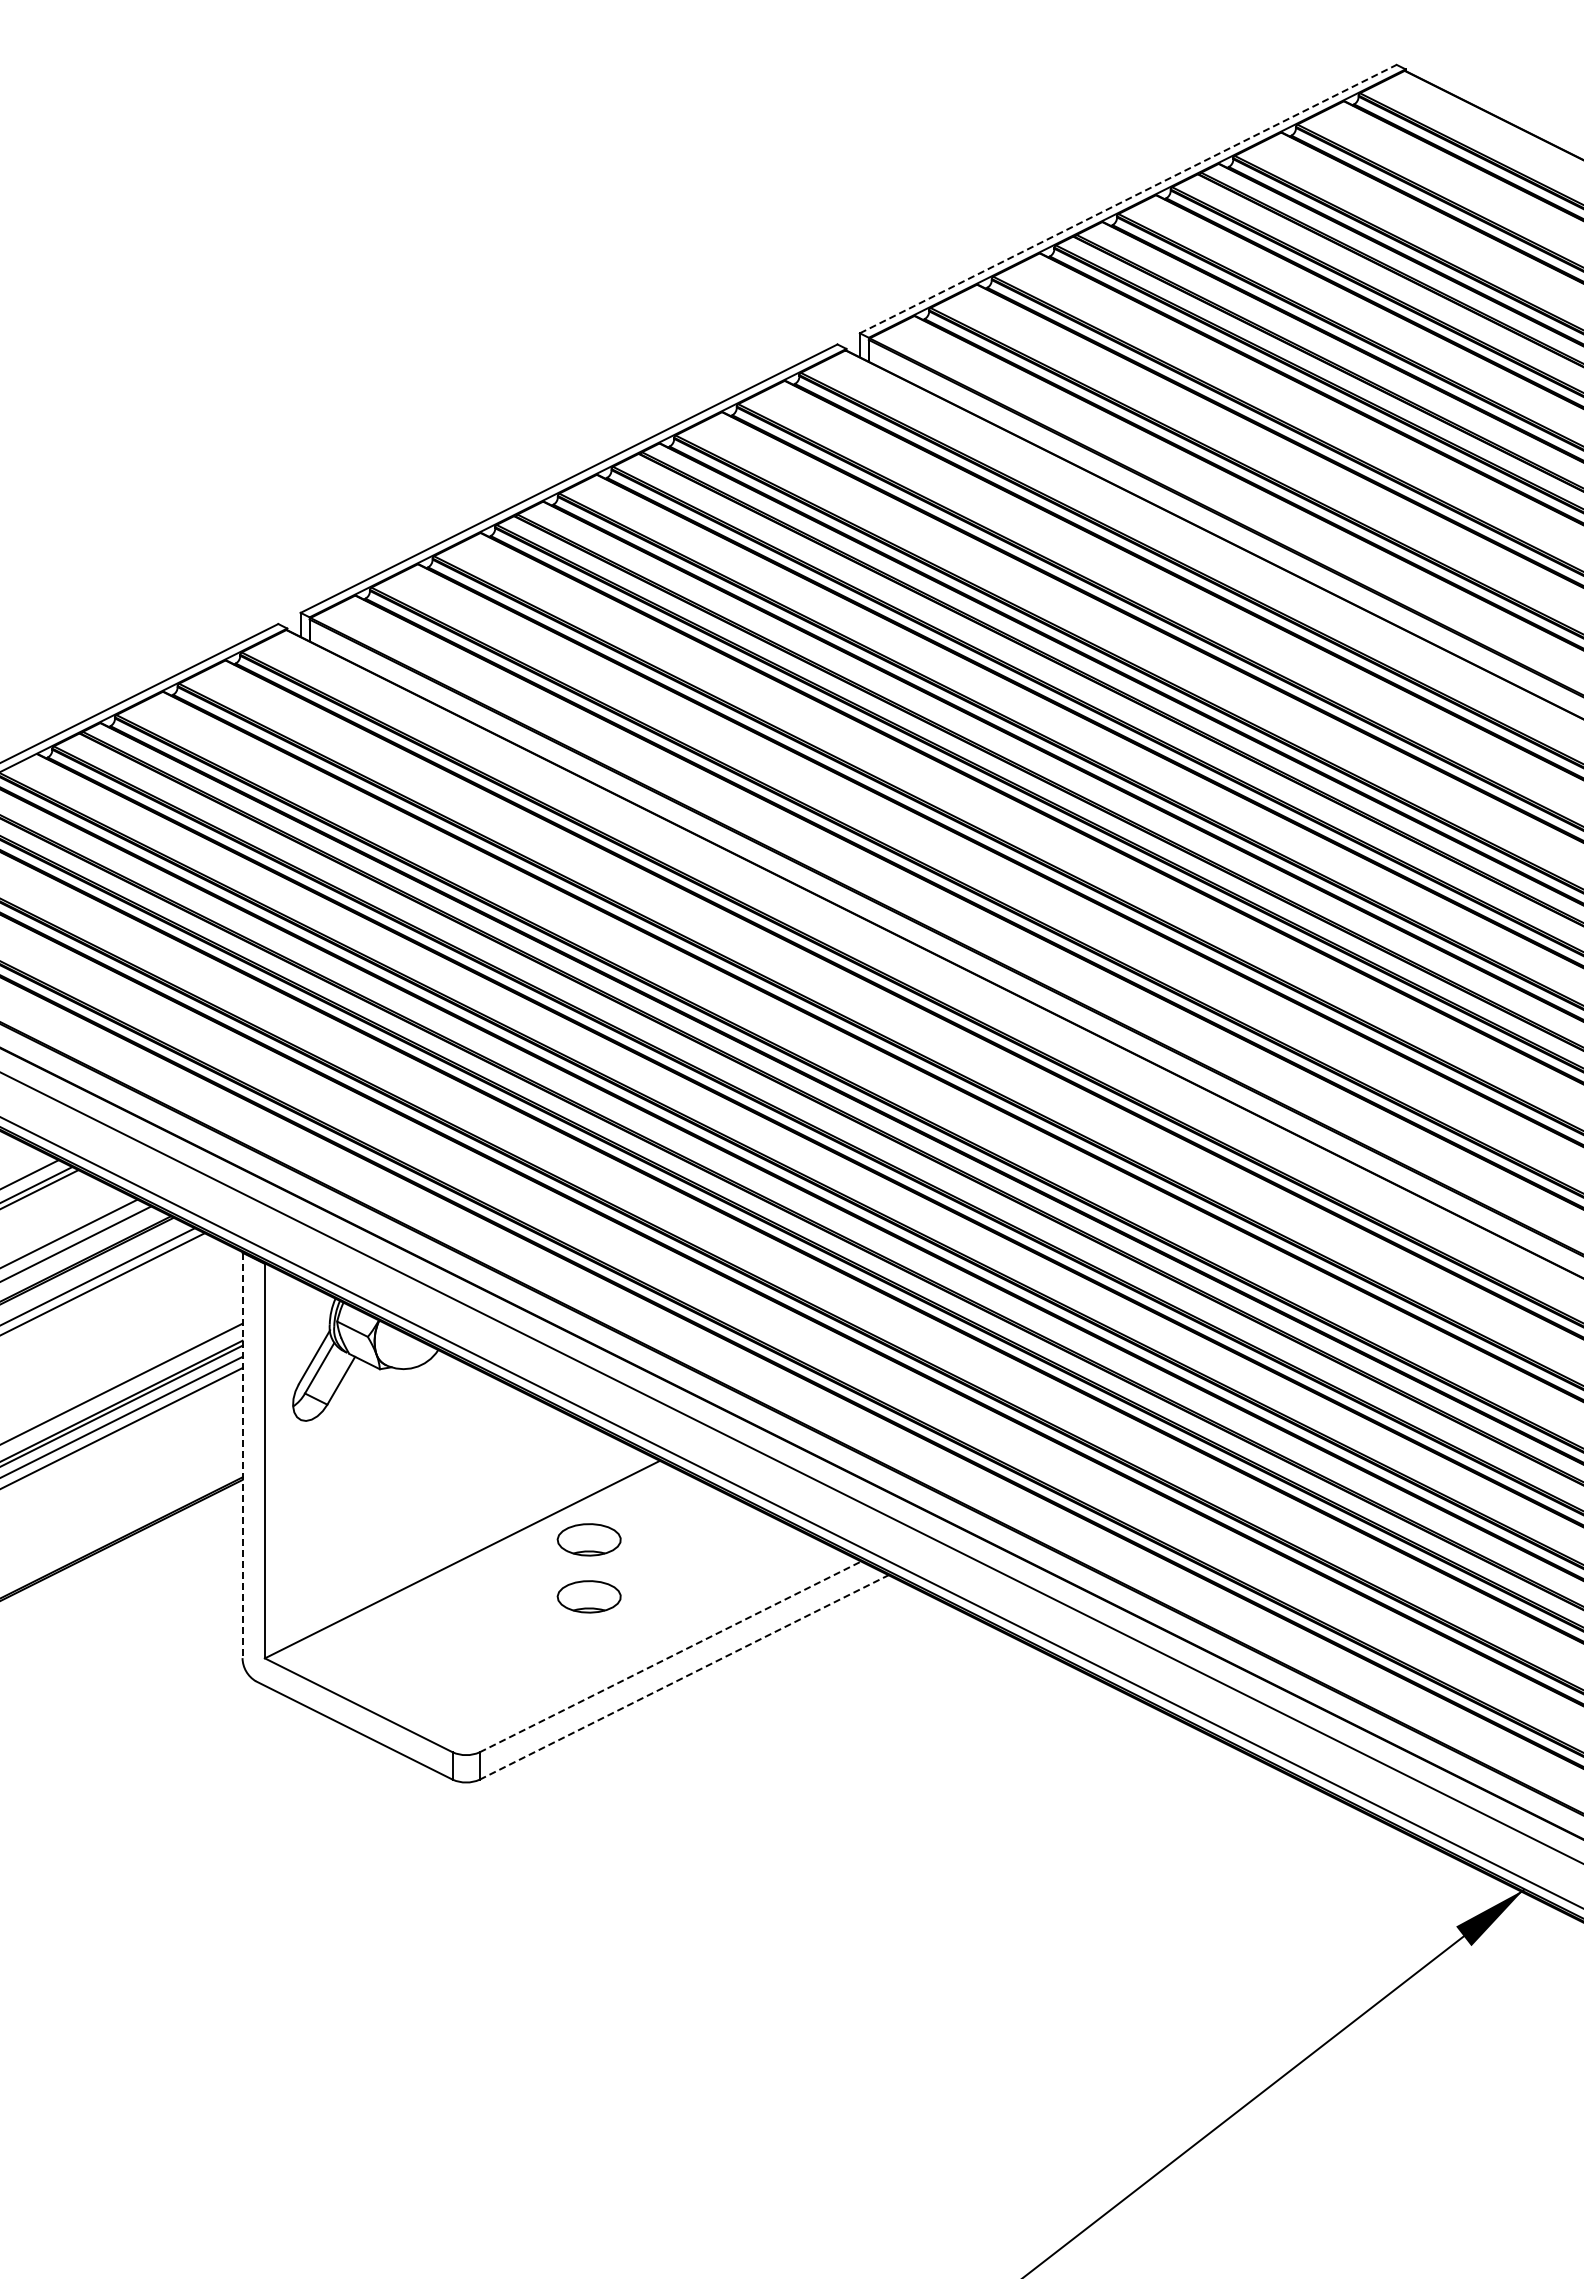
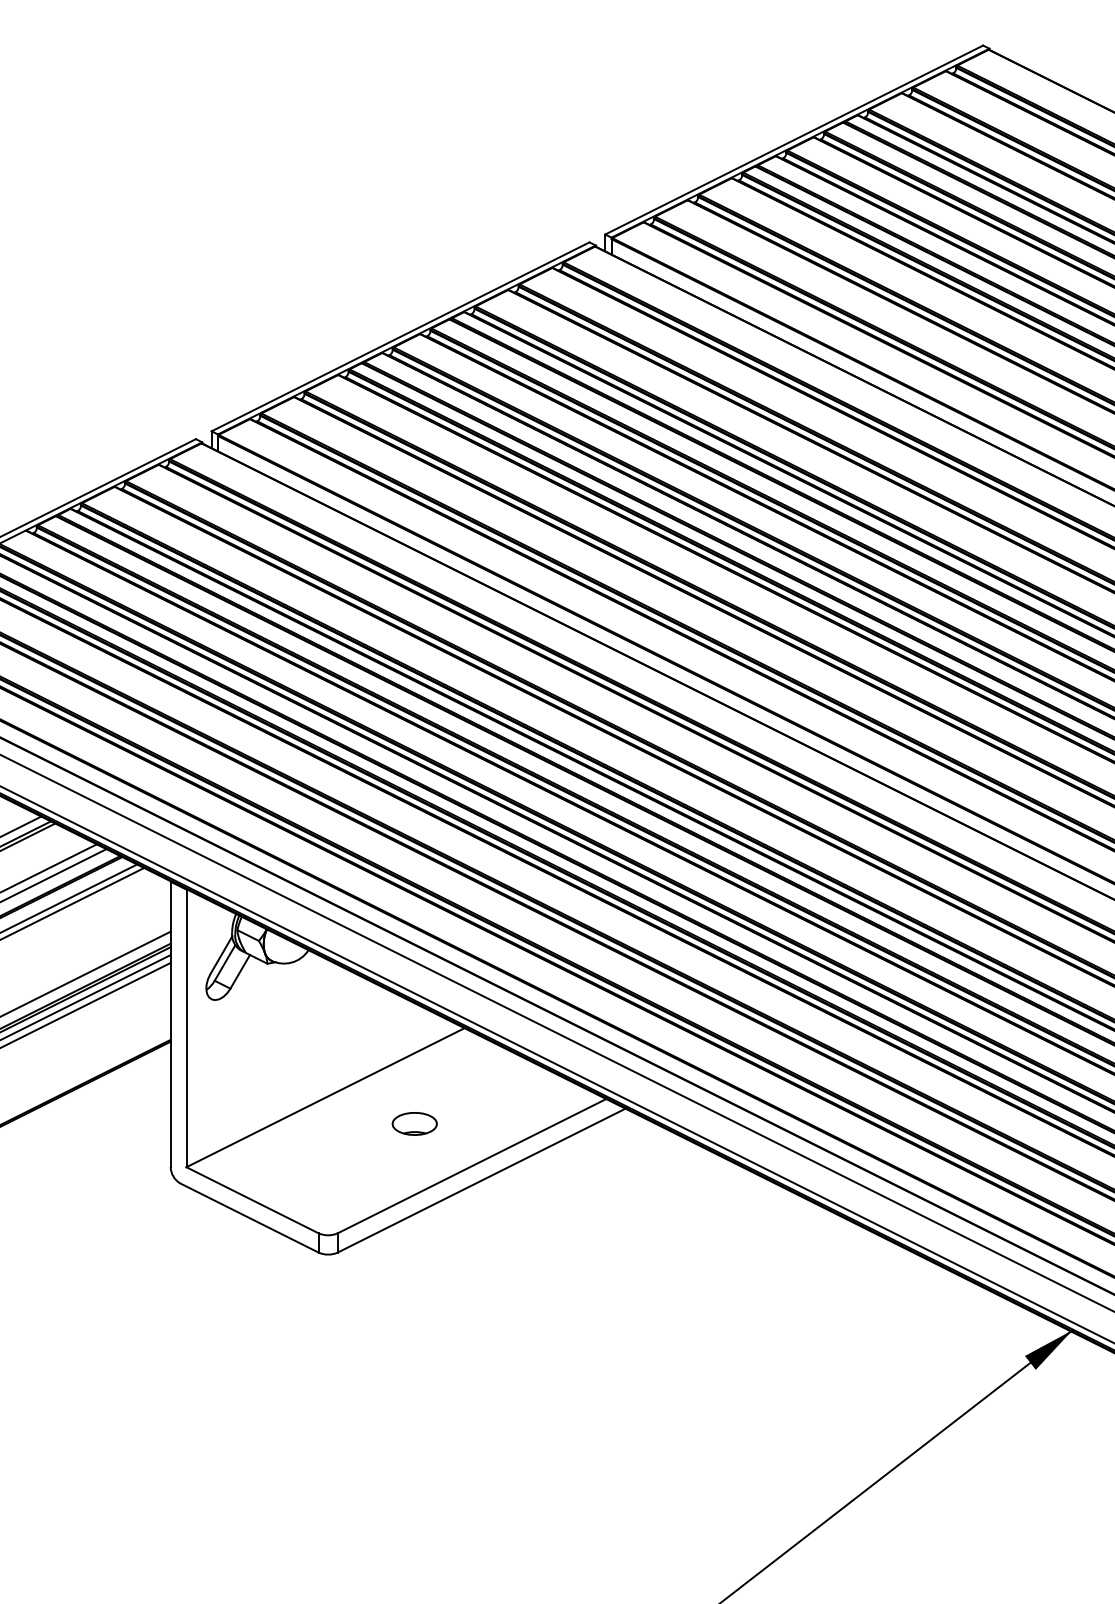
line: (1128, 198) -> (794, 139), dashed -> solid
line: (242, 1455) -> (170, 1024), dashed -> solid
part: (588, 1539) -> (414, 1083), removed
line: (670, 1656) -> (471, 1165), dashed -> solid
line: (684, 1677) -> (481, 1180), dashed -> solid

